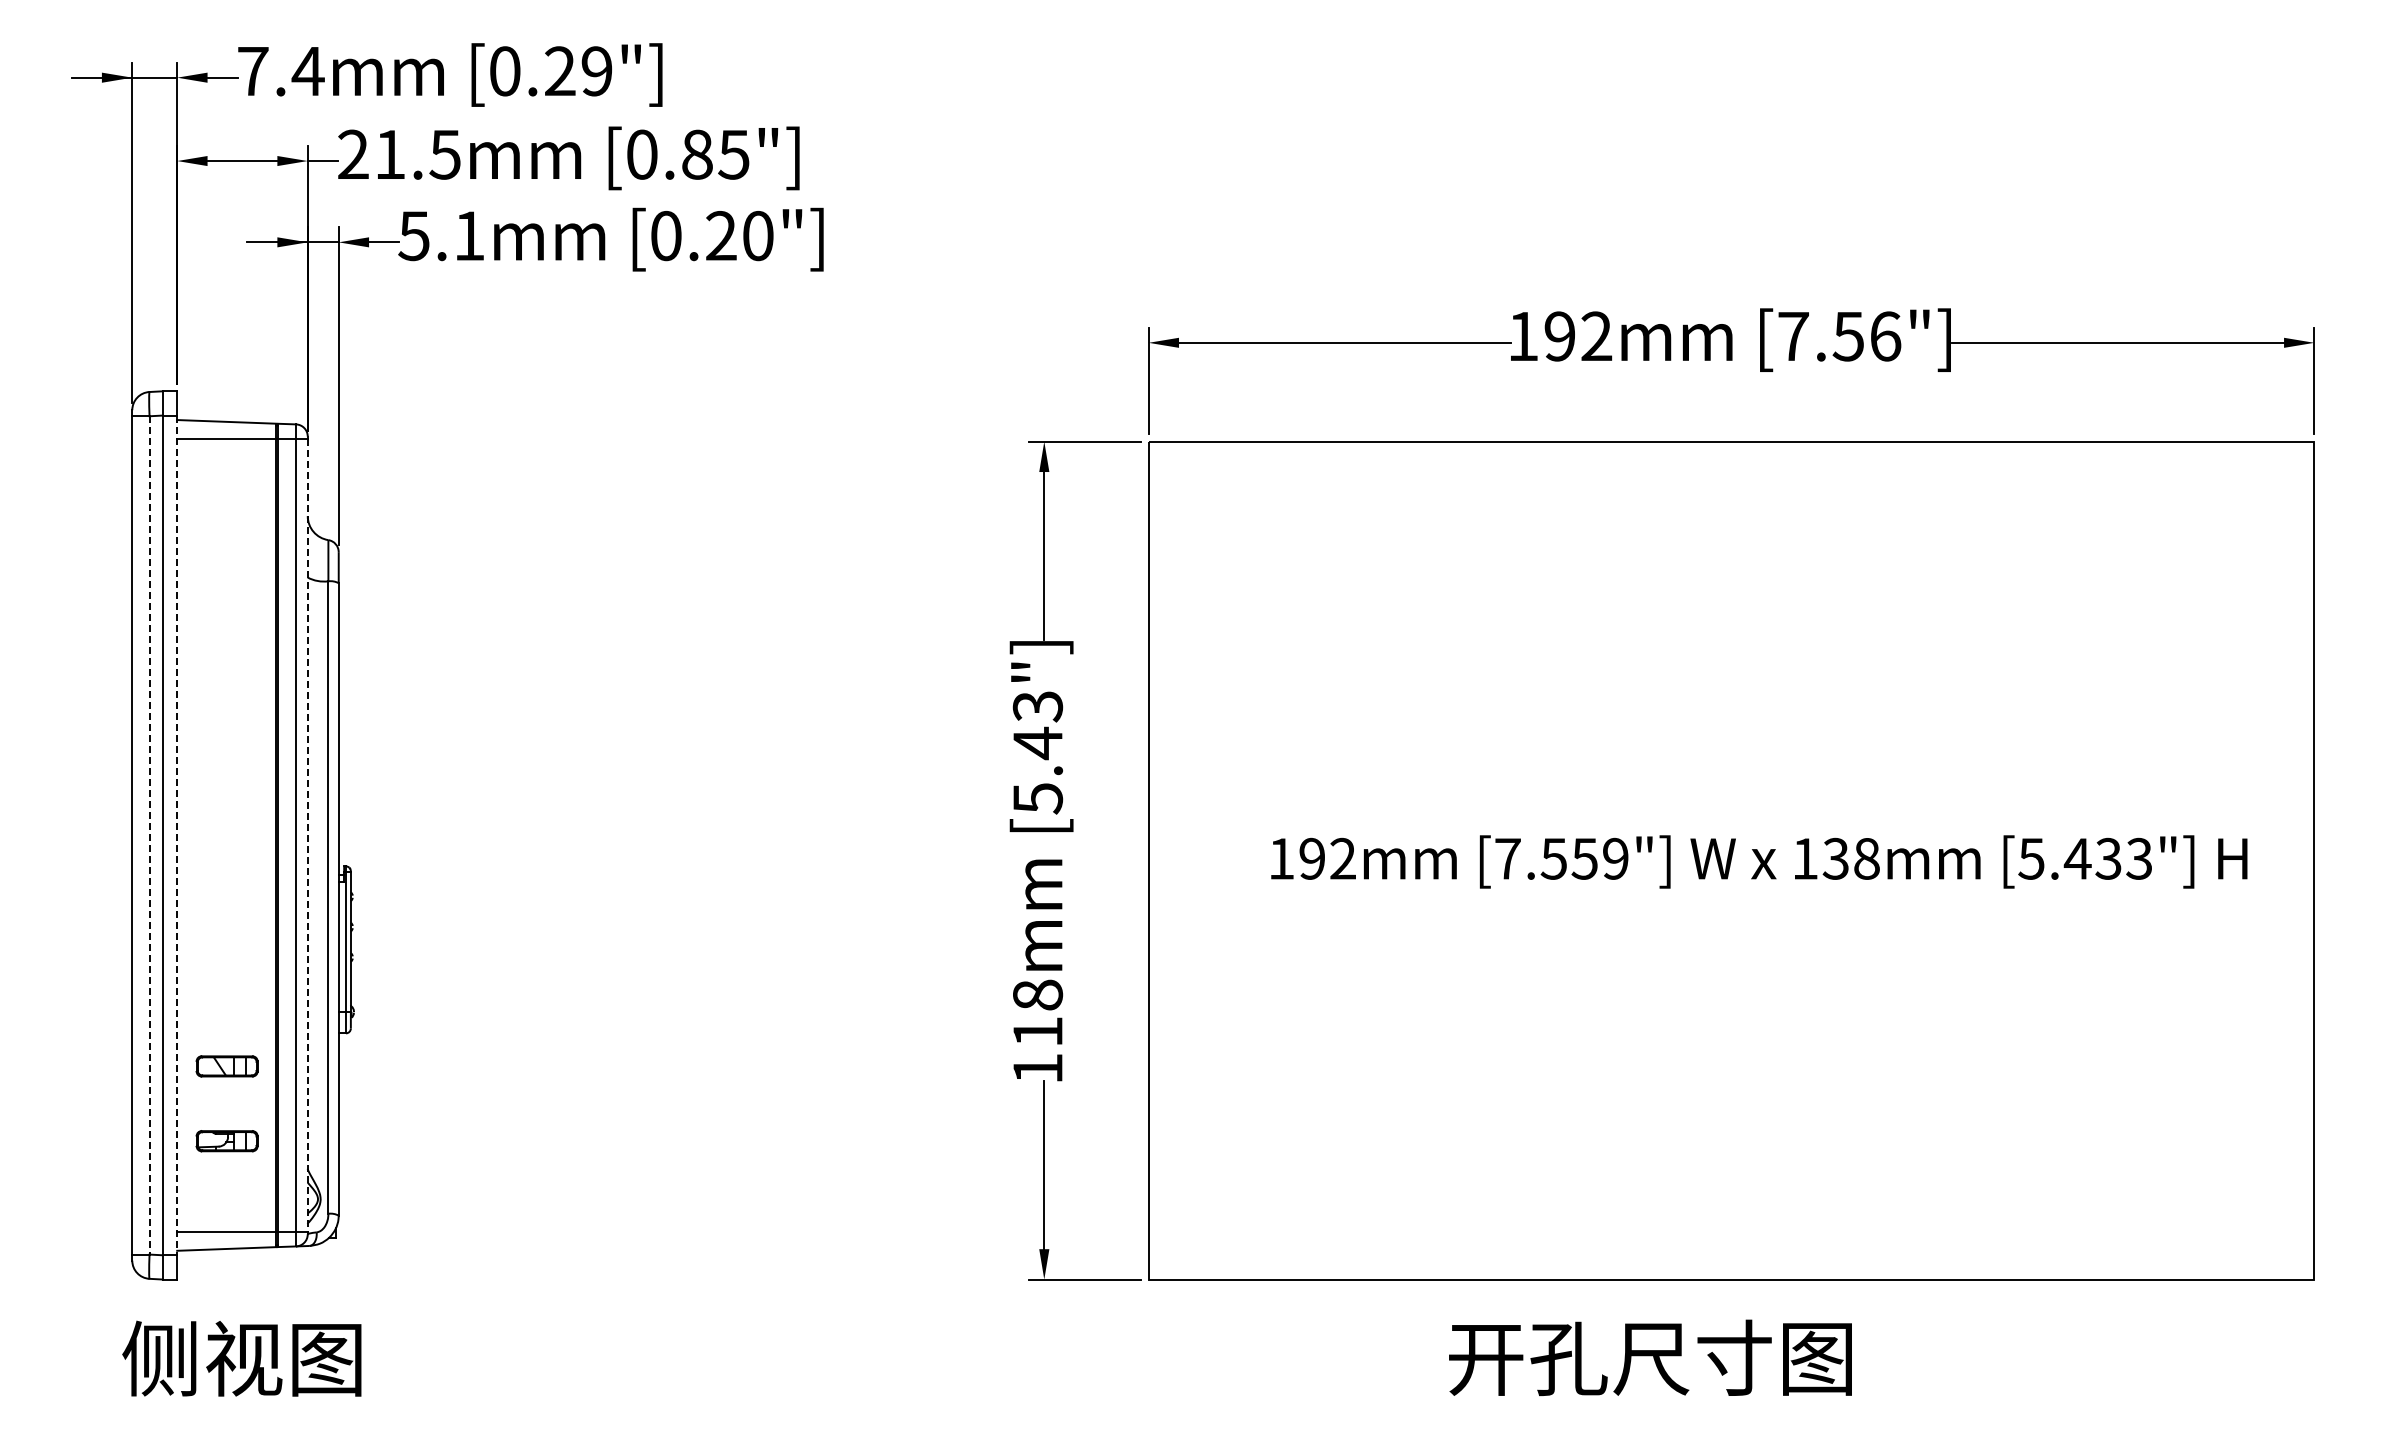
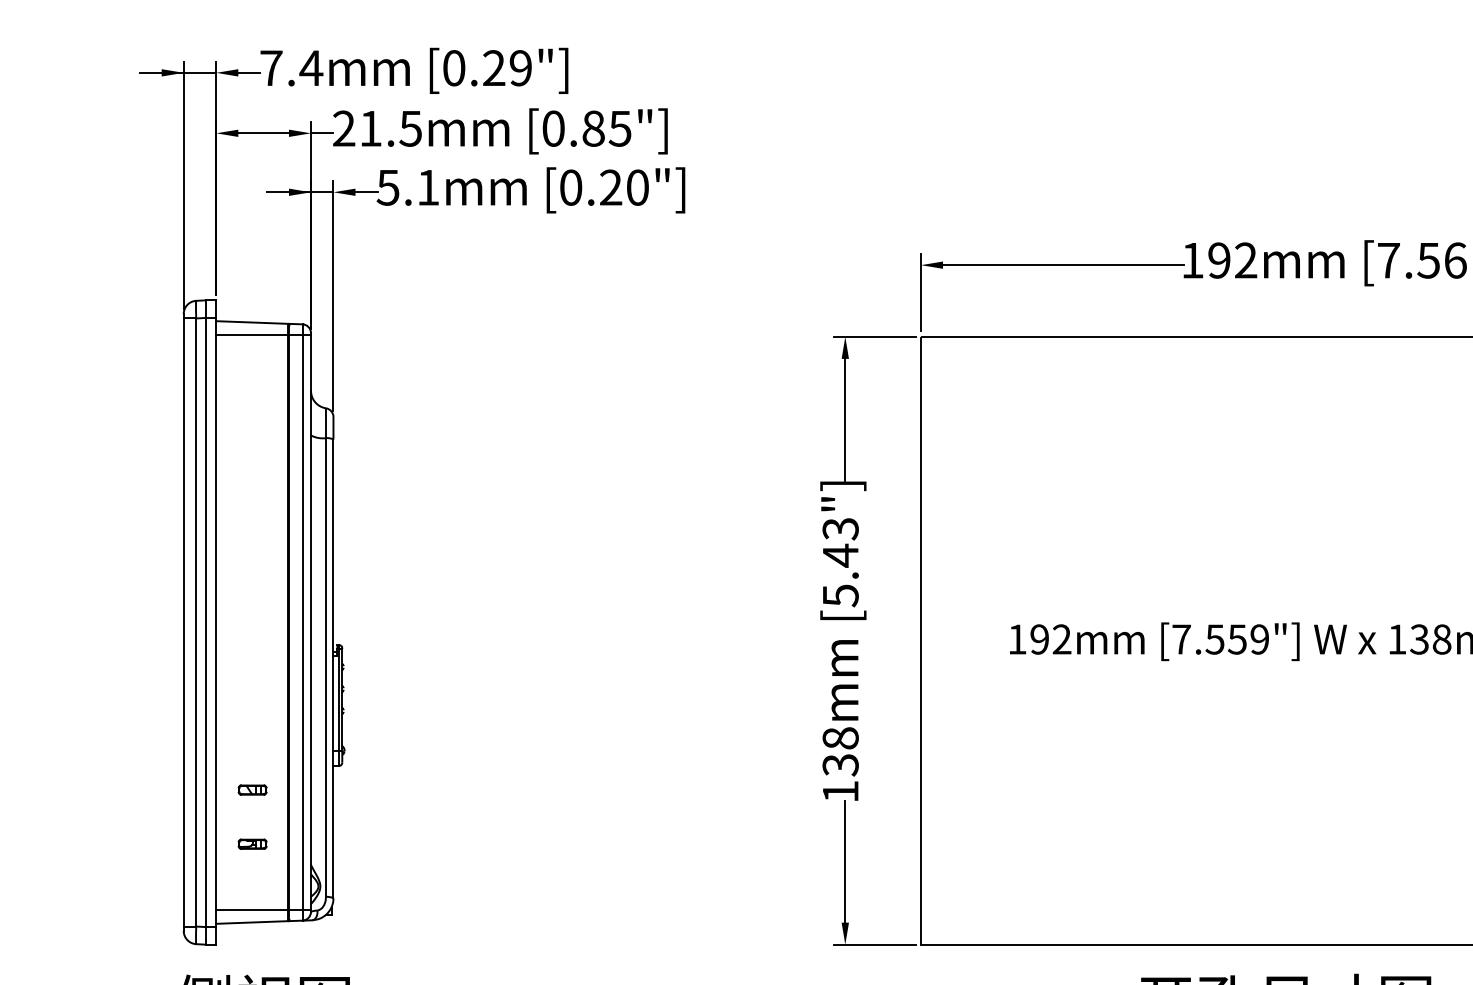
line: (149, 835) -> (196, 622), dashed -> solid
line: (177, 835) -> (216, 622), dashed -> solid
line: (307, 835) -> (310, 622), dashed -> solid
text: (1037, 1032) -> (840, 765), 118mm -> 138mm
part: (227, 1066) -> (252, 790), size x0.62
part: (227, 1140) -> (252, 843), size x0.62

